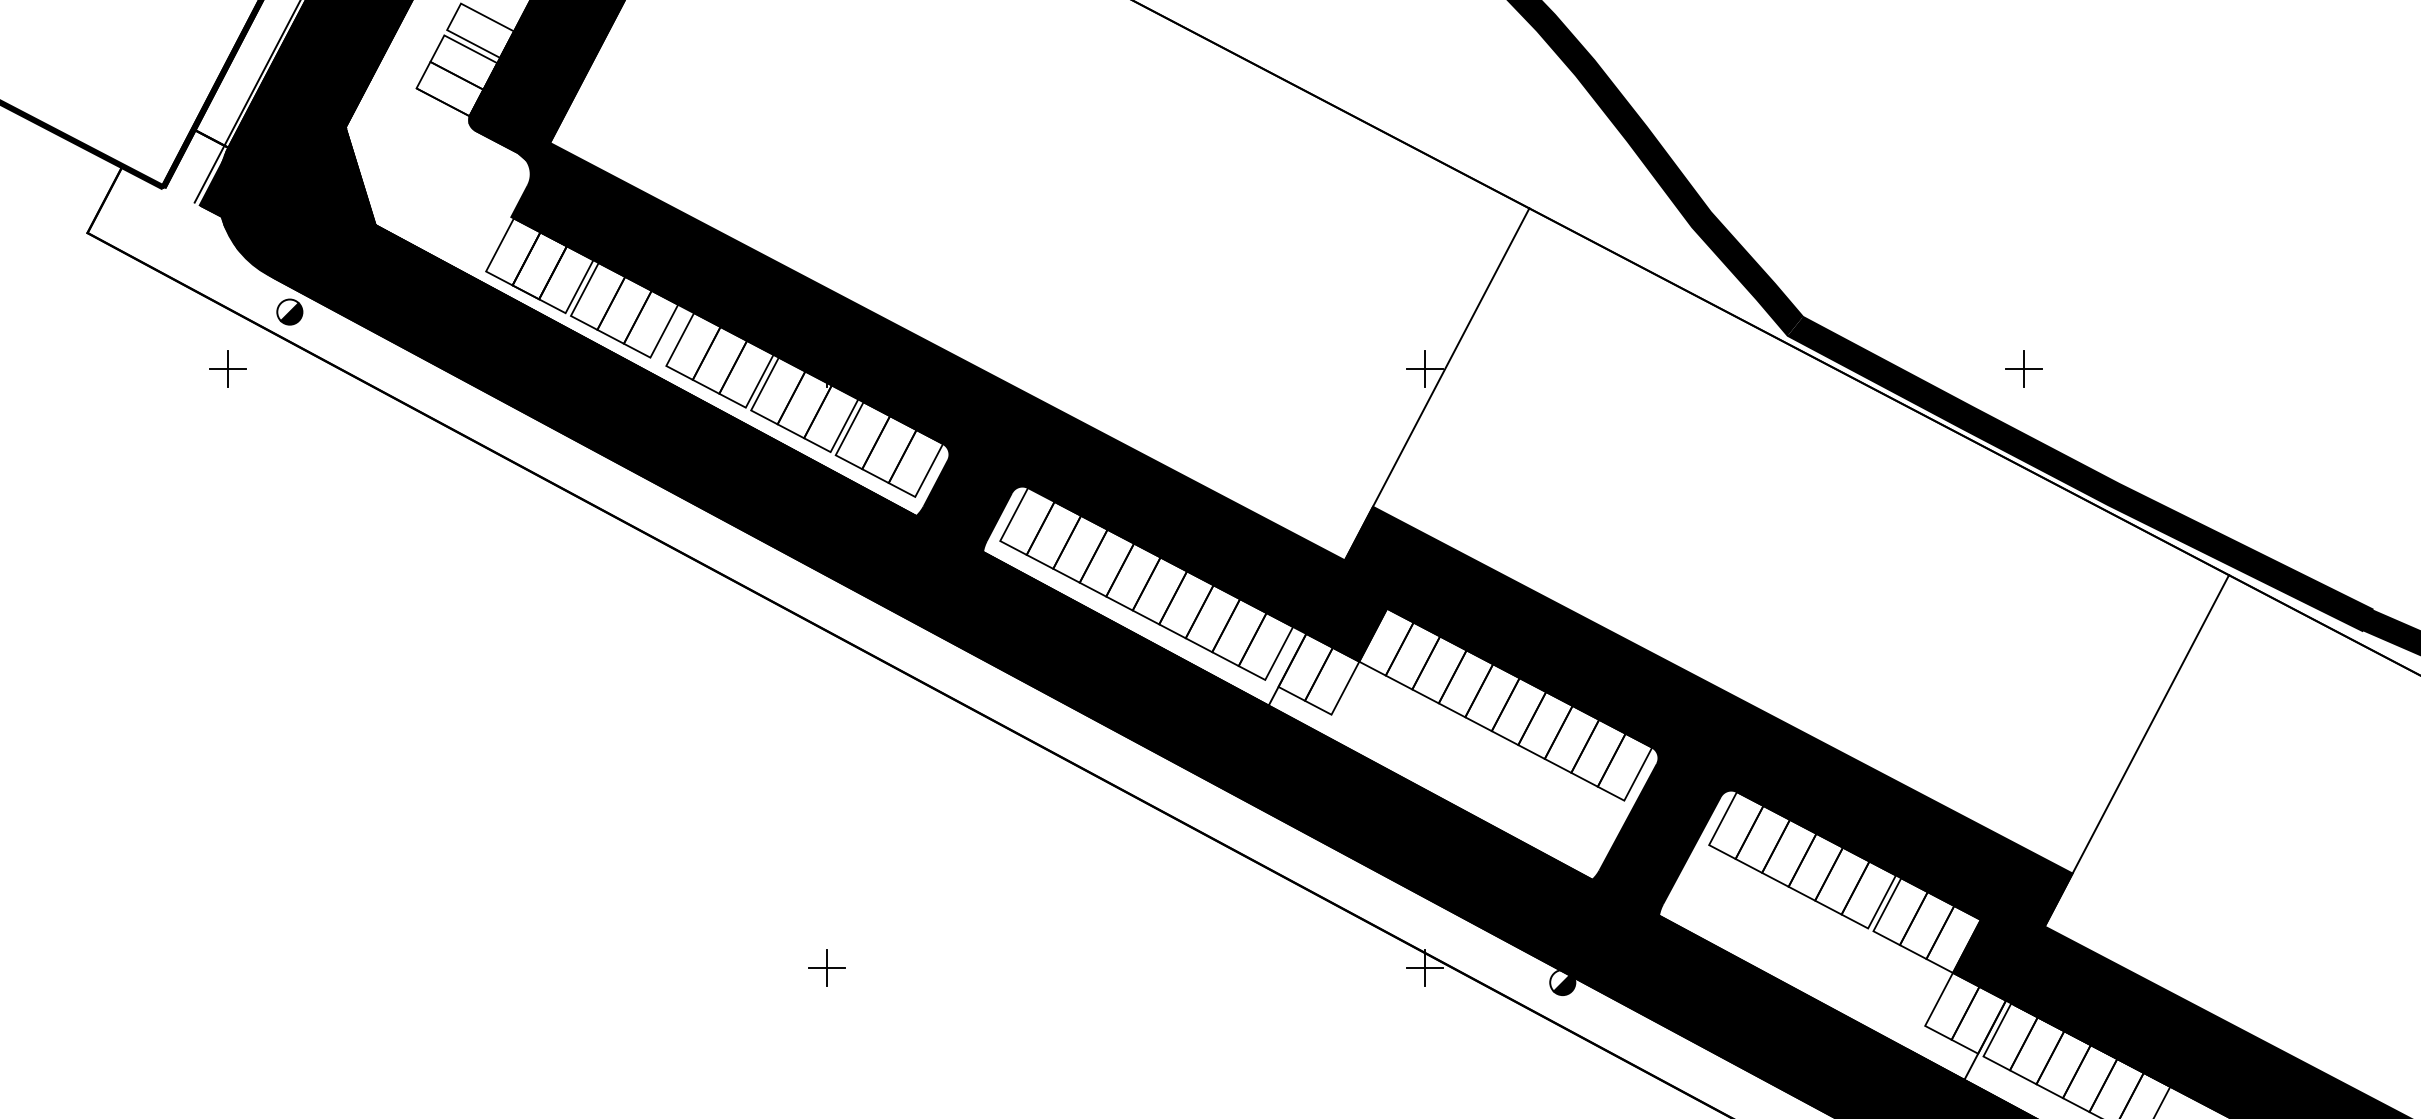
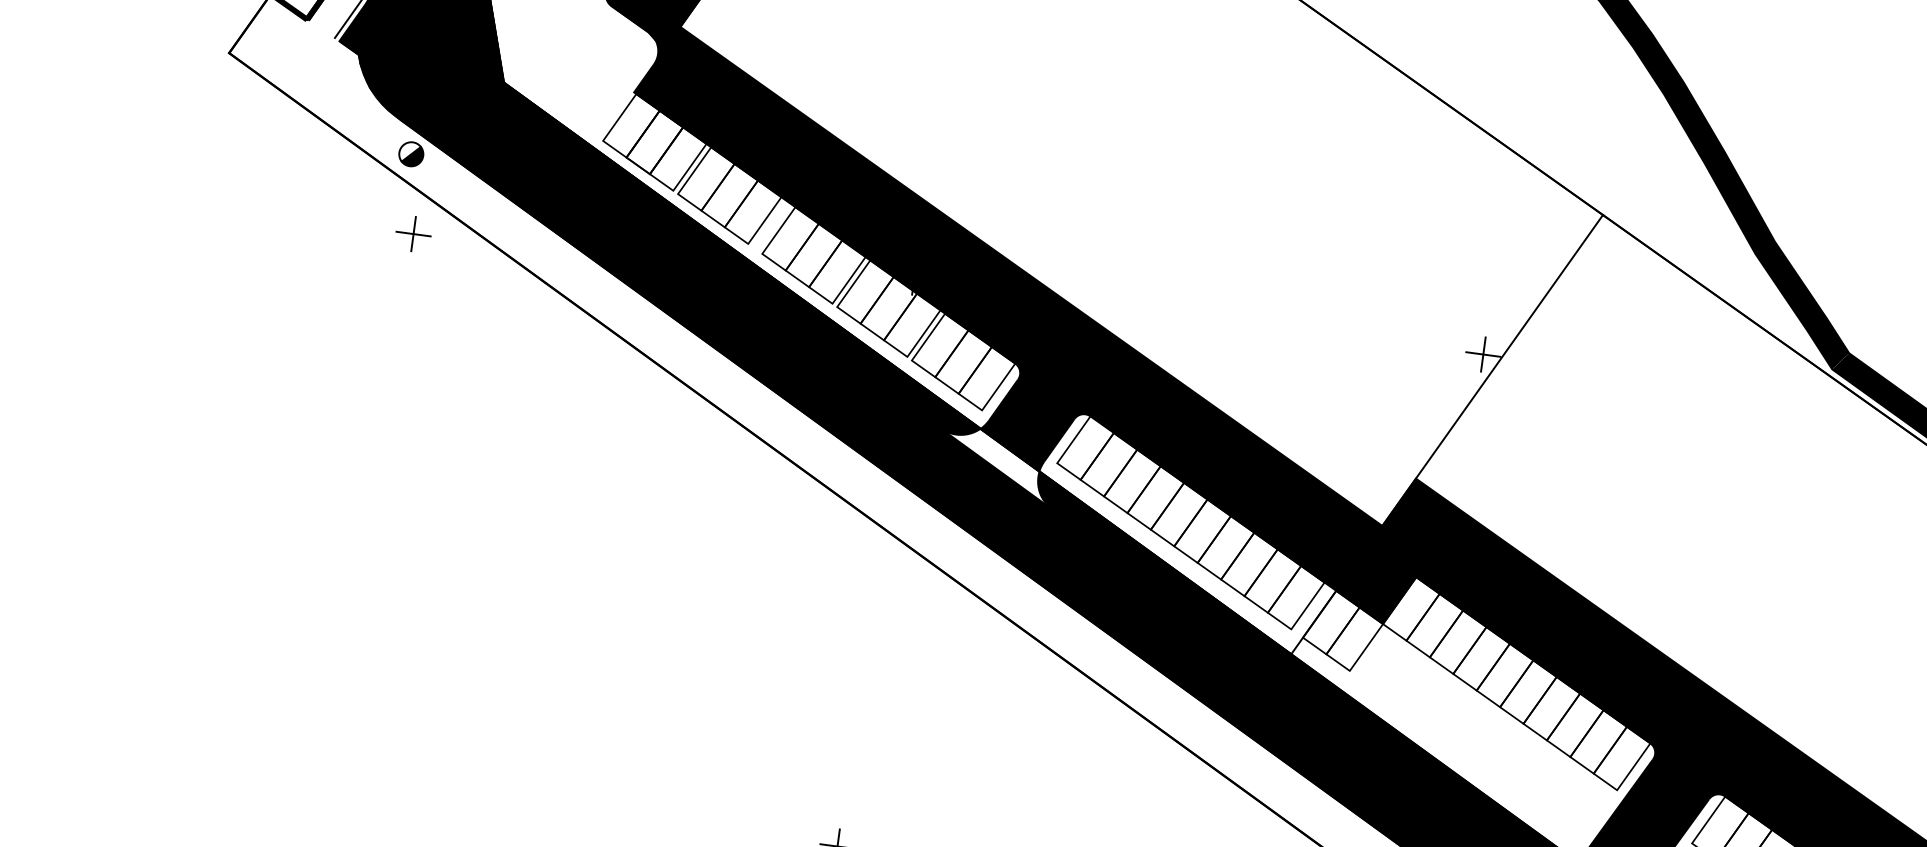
part: (227, 368) -> (412, 233), moved
fill: (938, 552) -> (997, 466), removed

